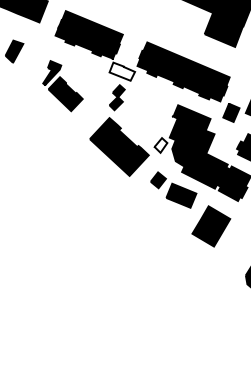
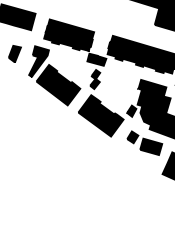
fill: (122, 71) -> (96, 59), added
part: (62, 85) -> (53, 75), size x1.67
fill: (160, 145) -> (131, 111), added

